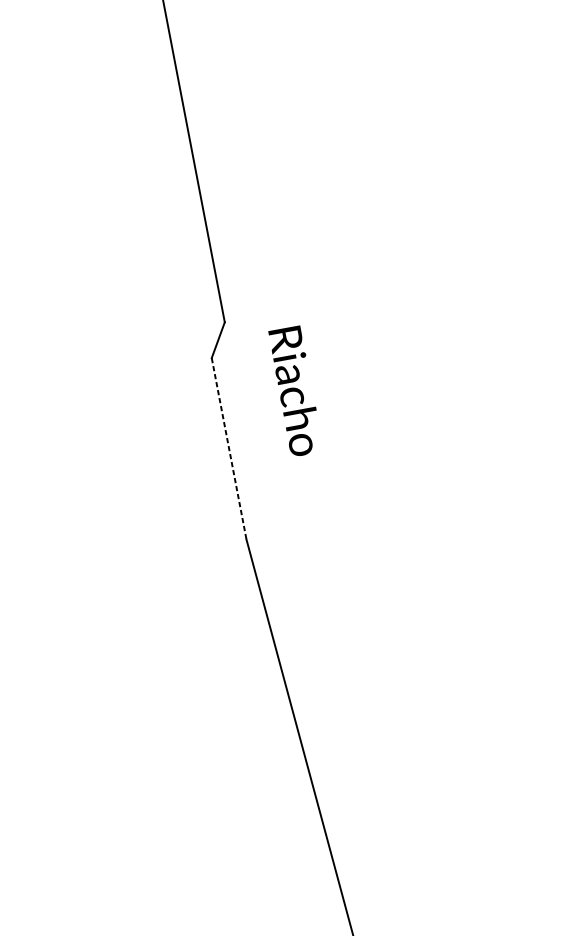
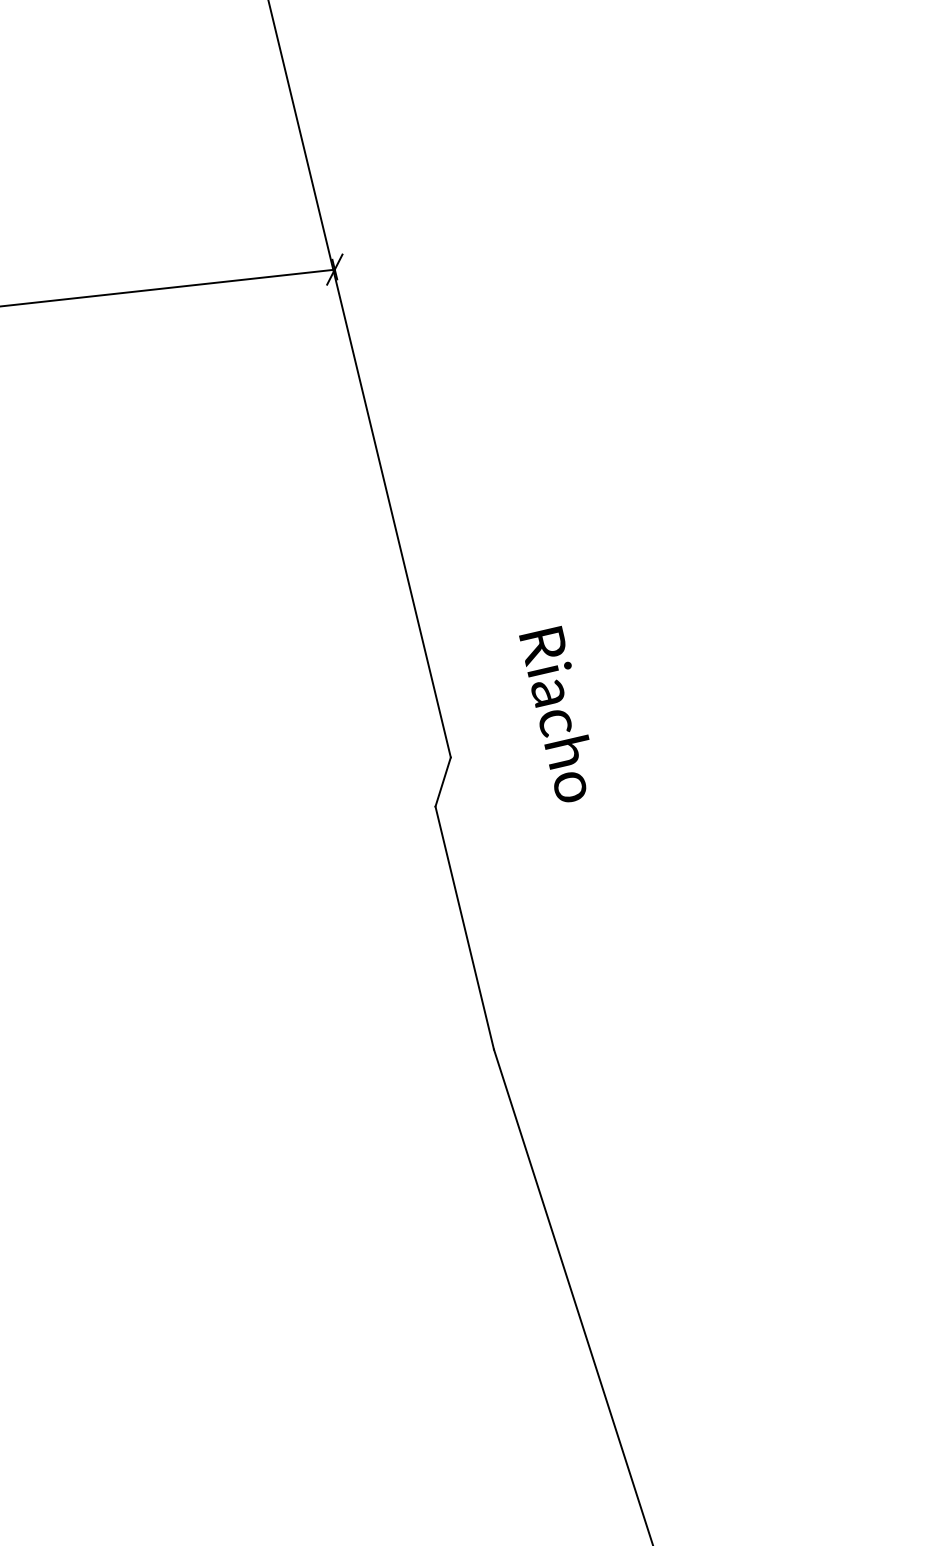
text: (291, 389) -> (554, 713), moved
line: (228, 449) -> (464, 928), dashed -> solid

